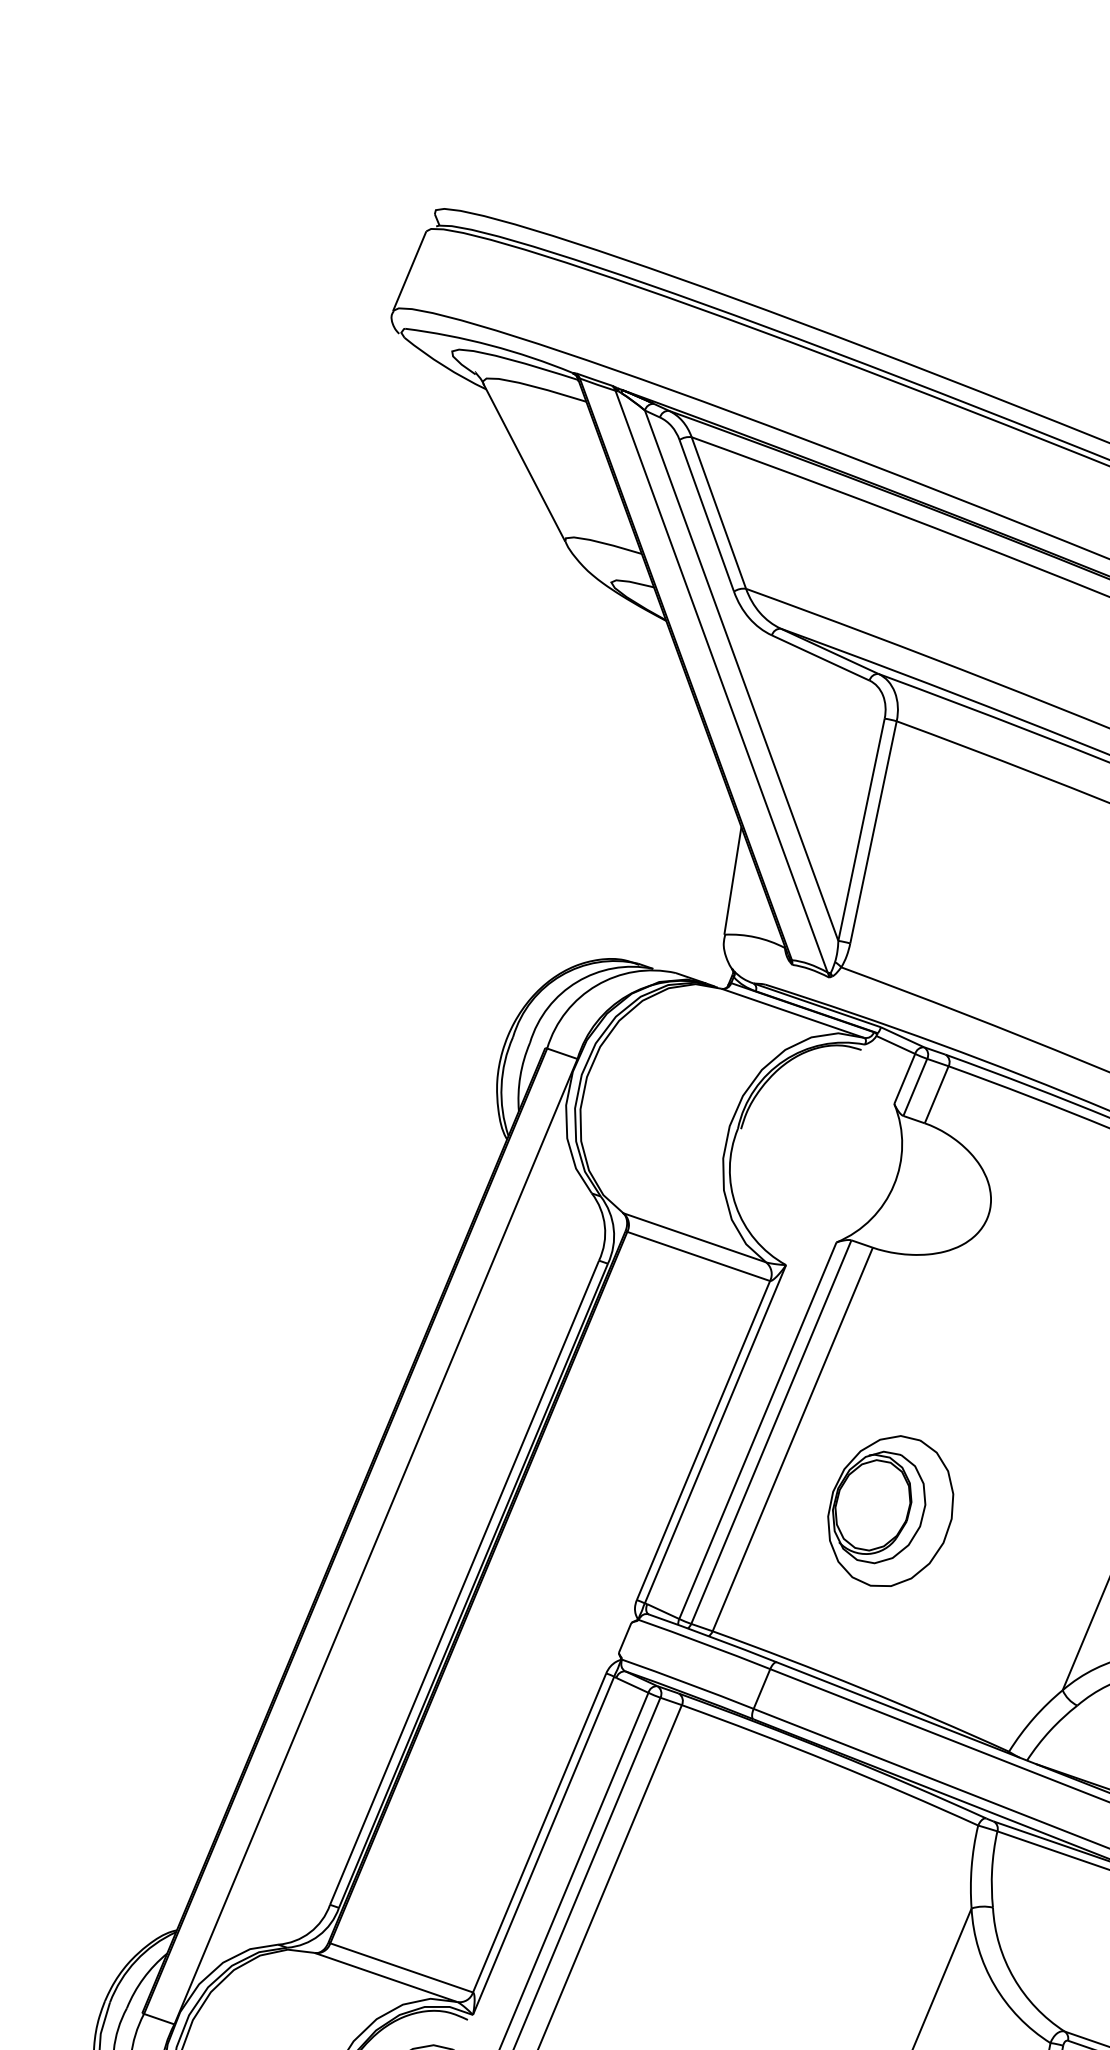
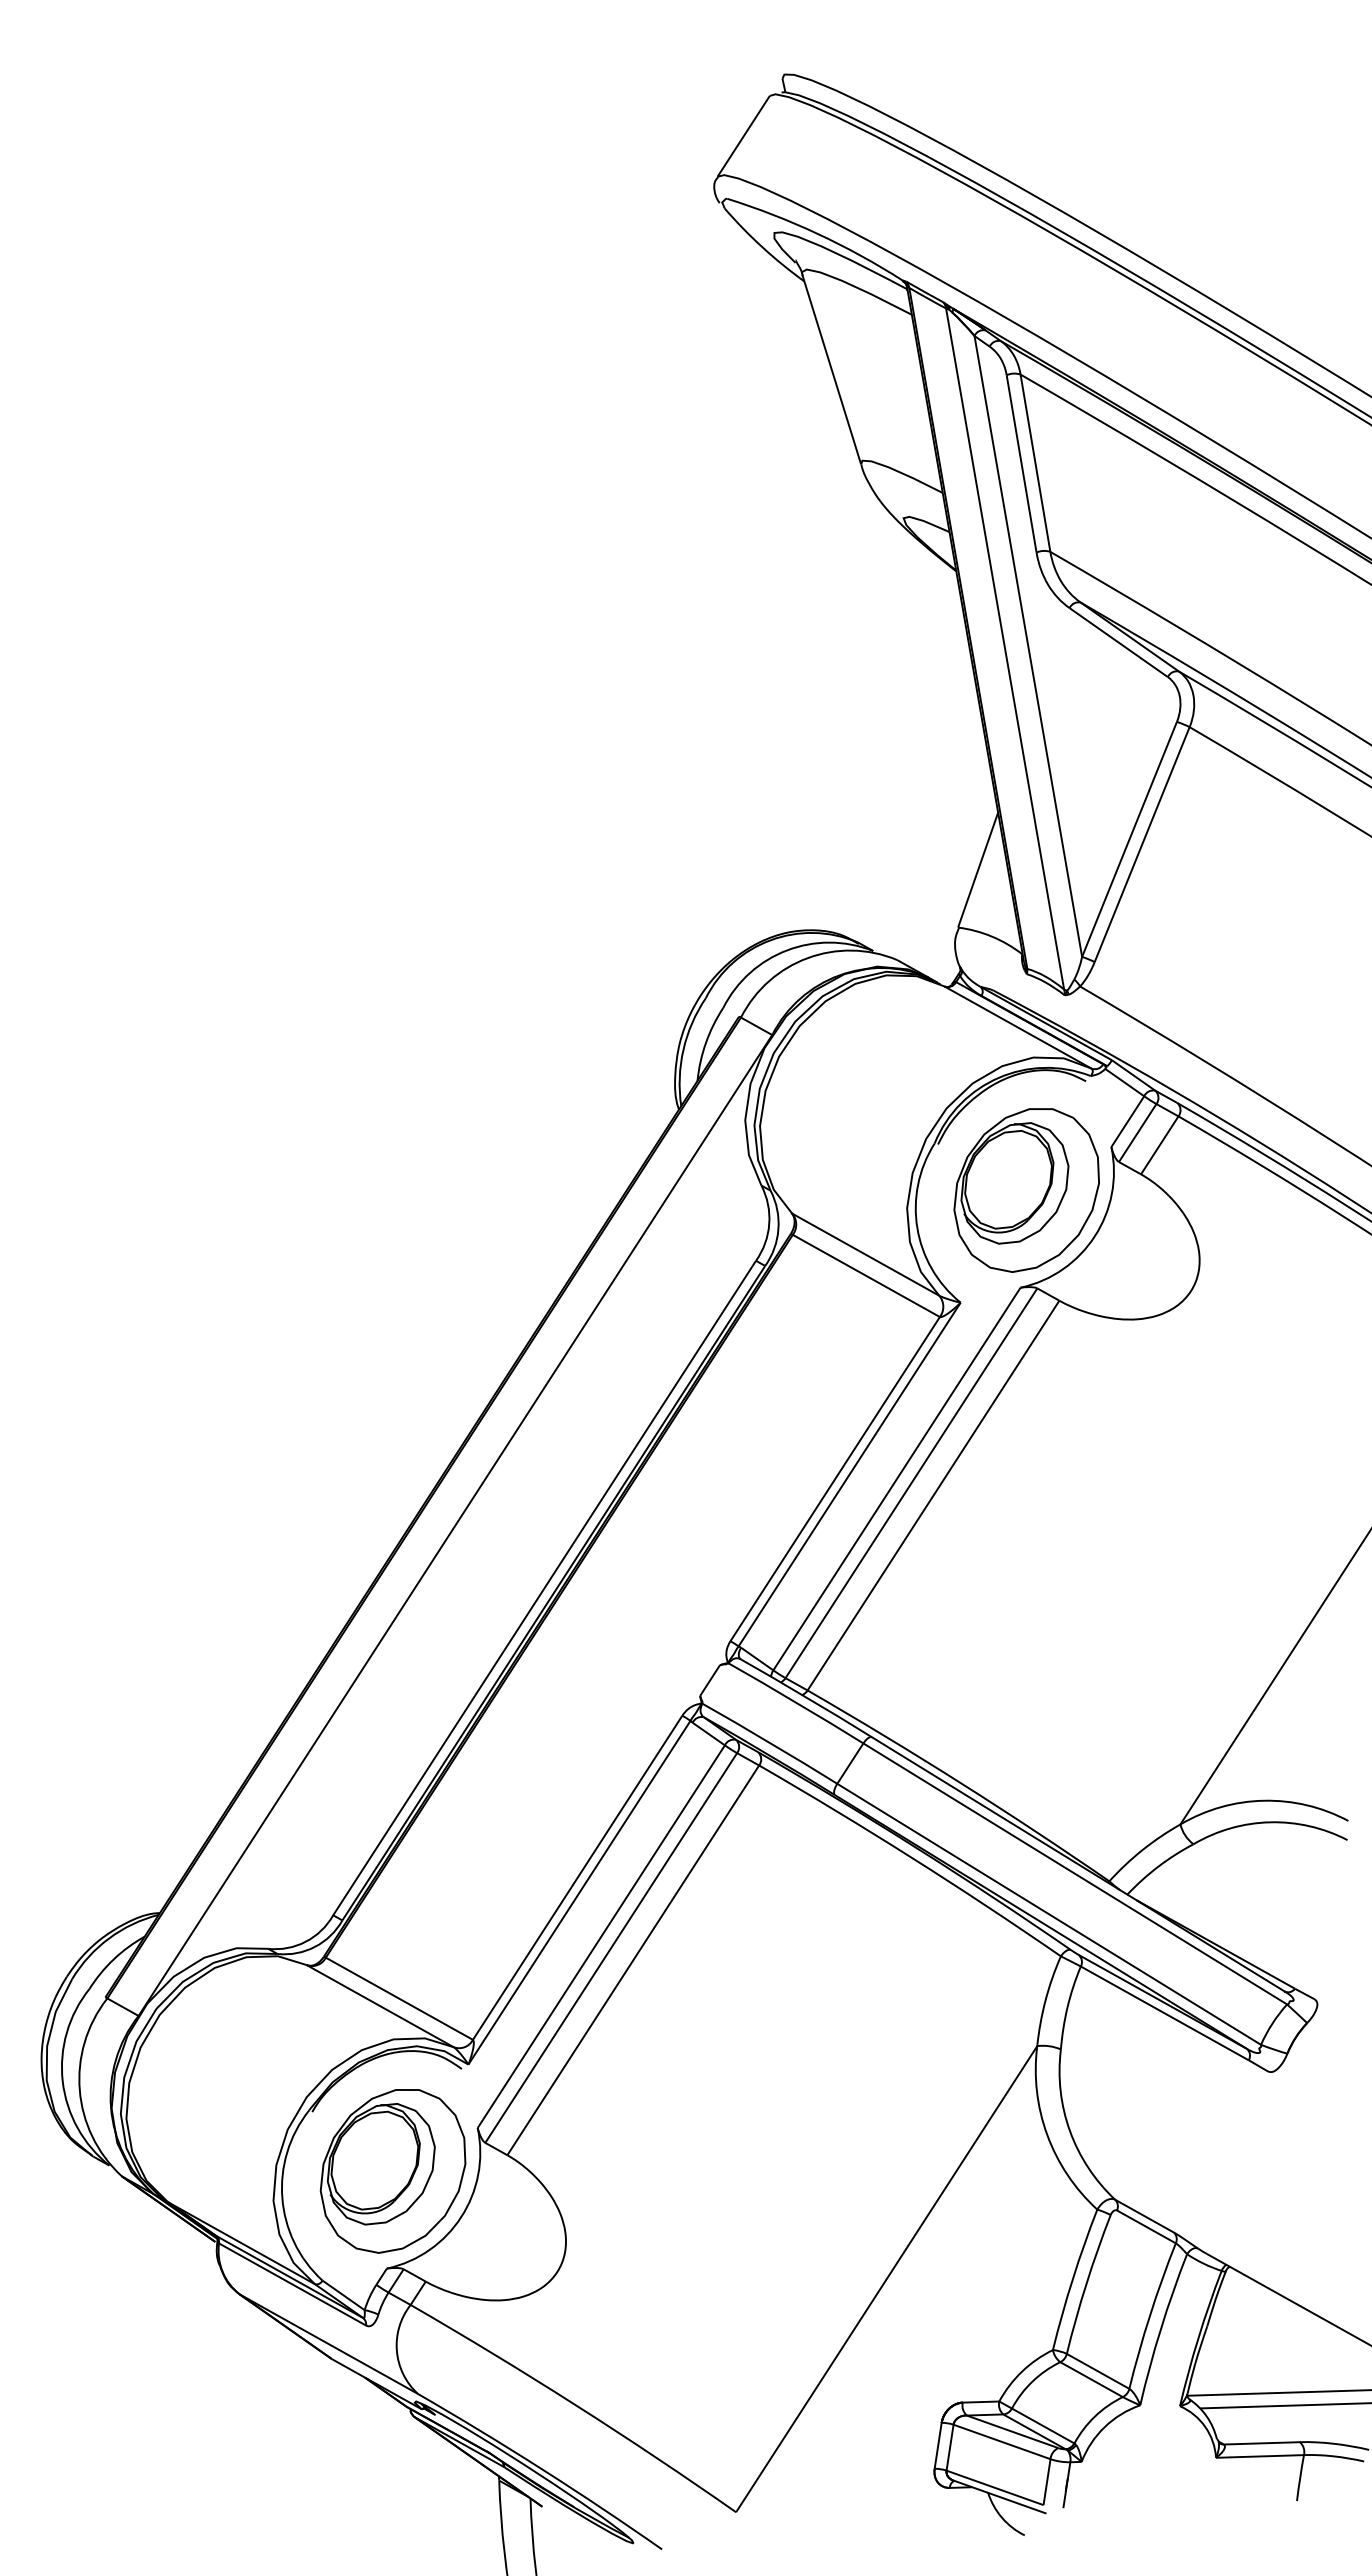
part: (890, 1511) -> (1026, 1190), moved

